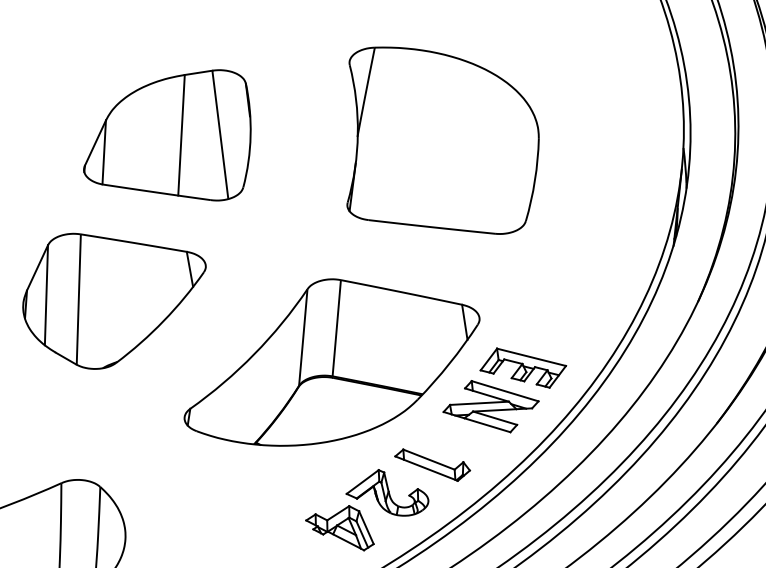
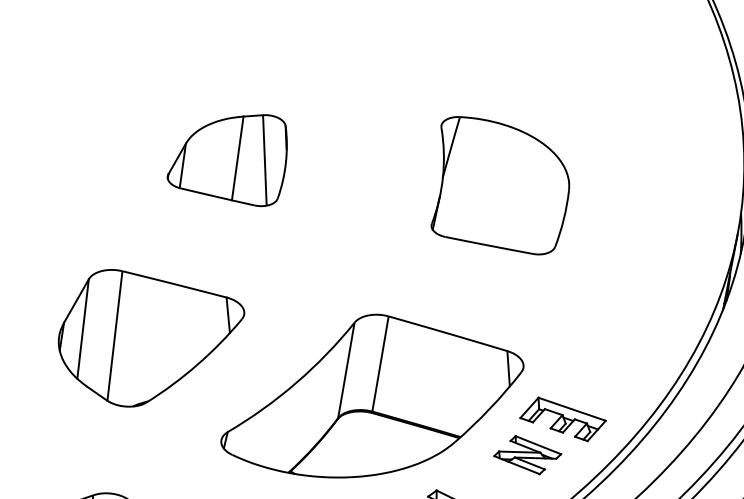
part: (167, 135) -> (227, 157), size x0.7
part: (442, 140) -> (501, 185), size x0.7
part: (114, 300) -> (150, 339), moved
part: (490, 406) -> (527, 454), size x0.7

